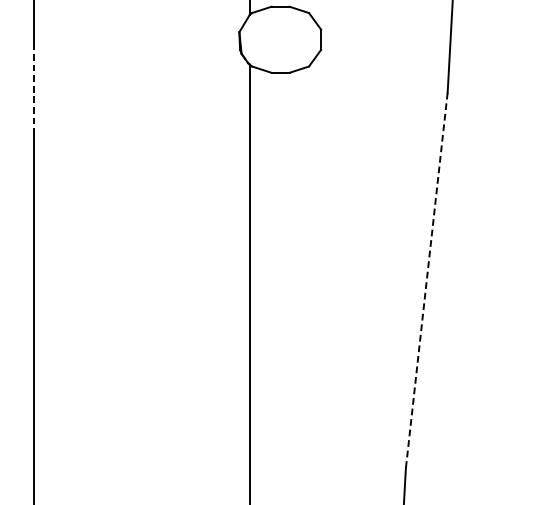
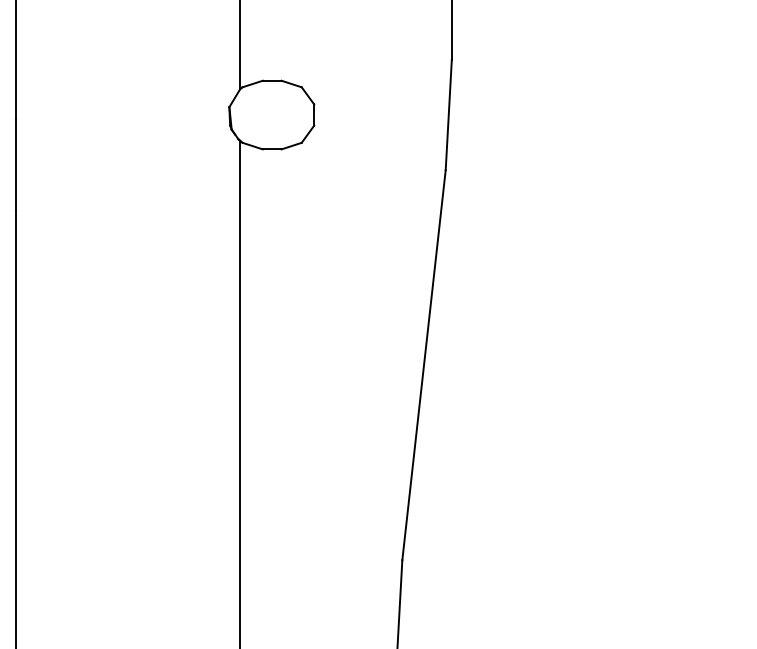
line: (34, 88) -> (16, 165), dashed -> solid
line: (426, 280) -> (423, 365), dashed -> solid

